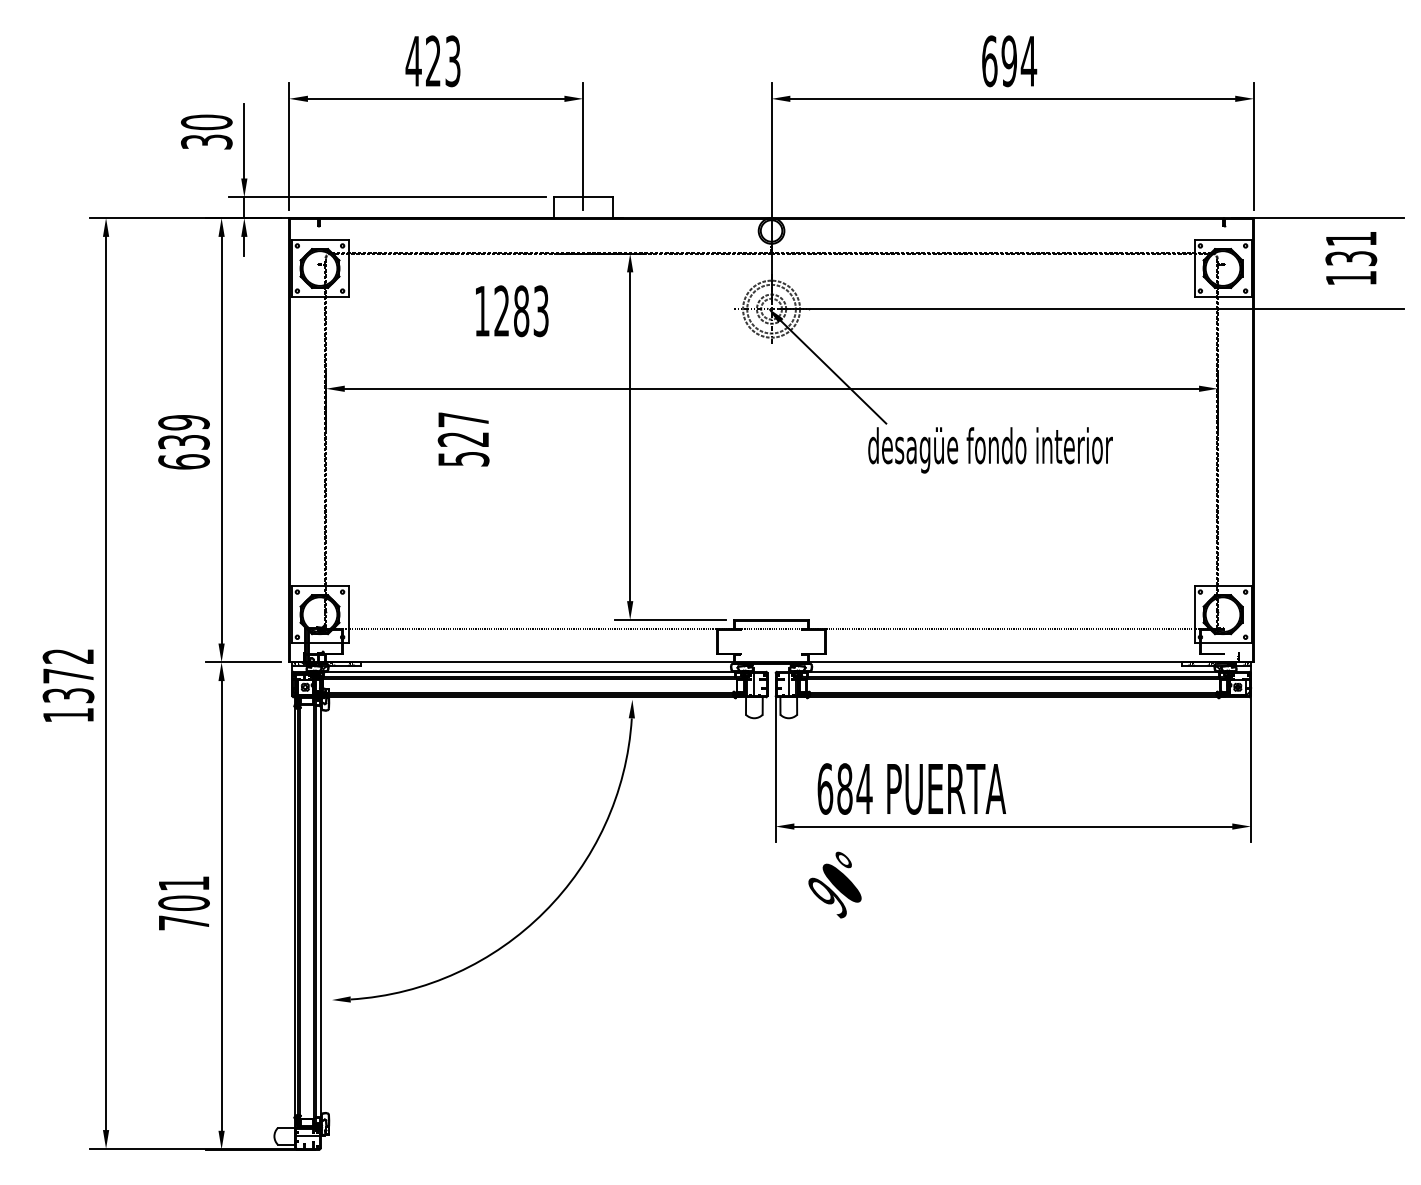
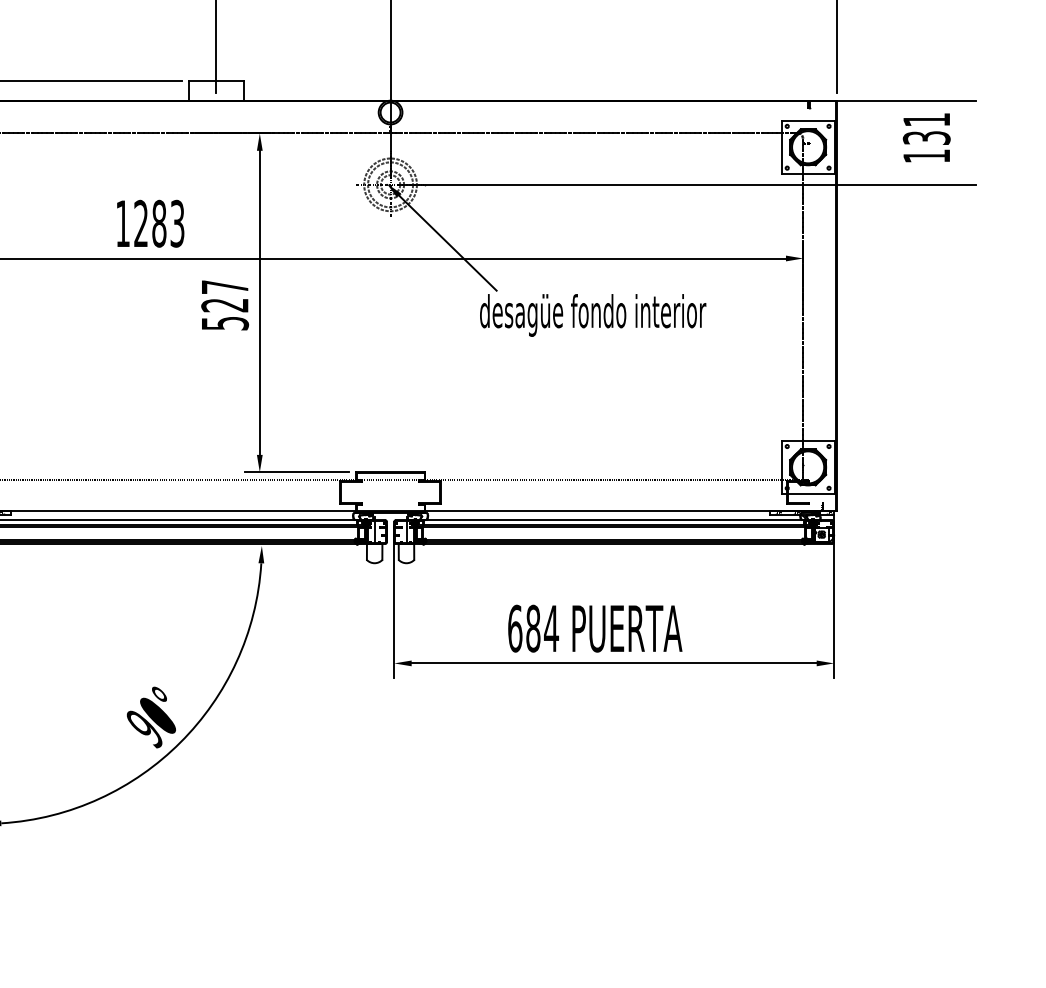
text: (512, 311) -> (150, 224), moved
text: (463, 439) -> (224, 305), moved
text: (911, 788) -> (594, 628), moved
text: (834, 884) -> (150, 716), moved

